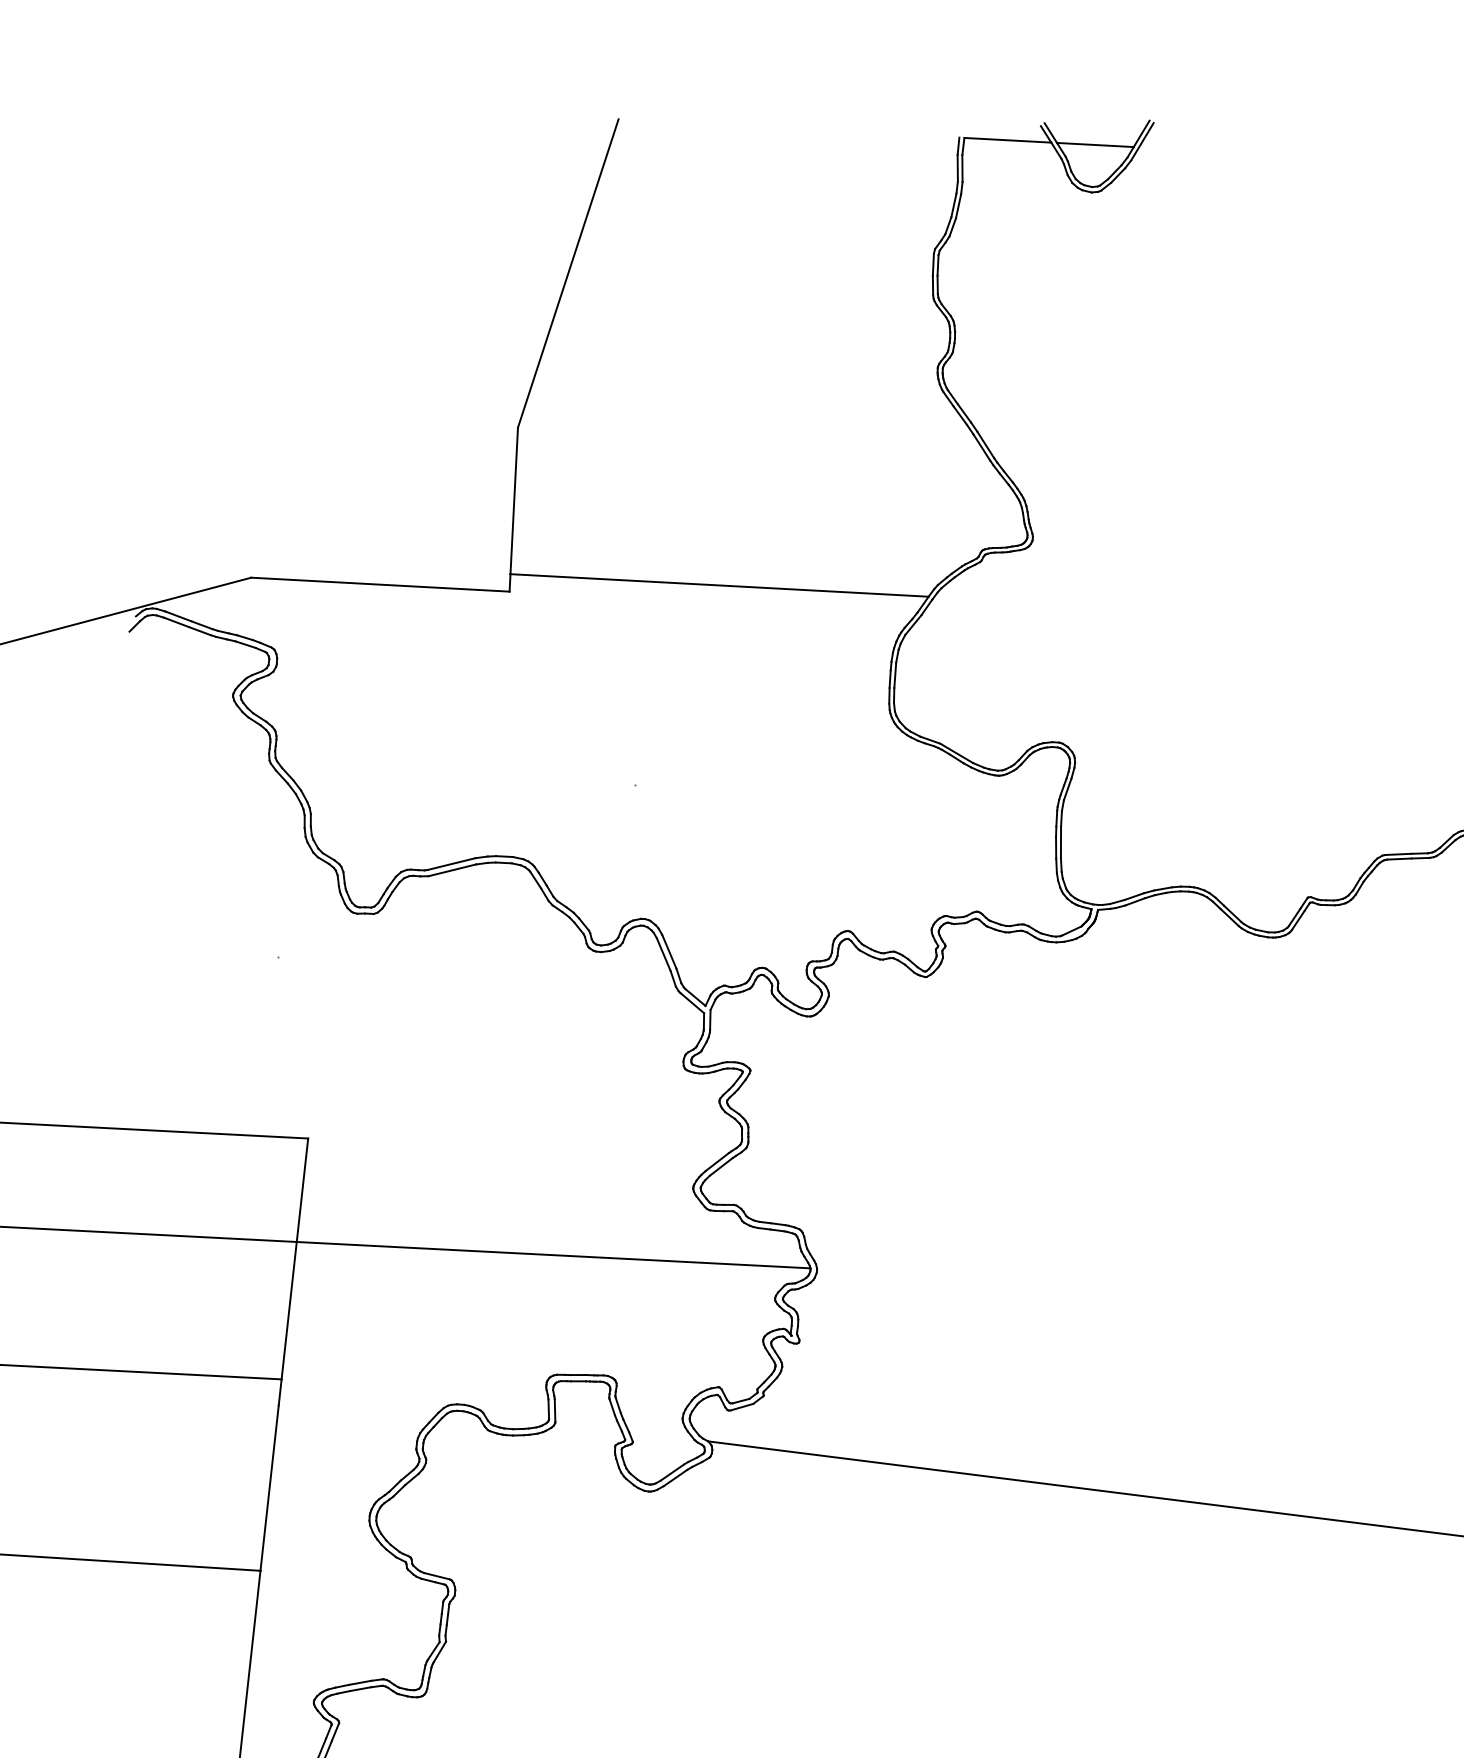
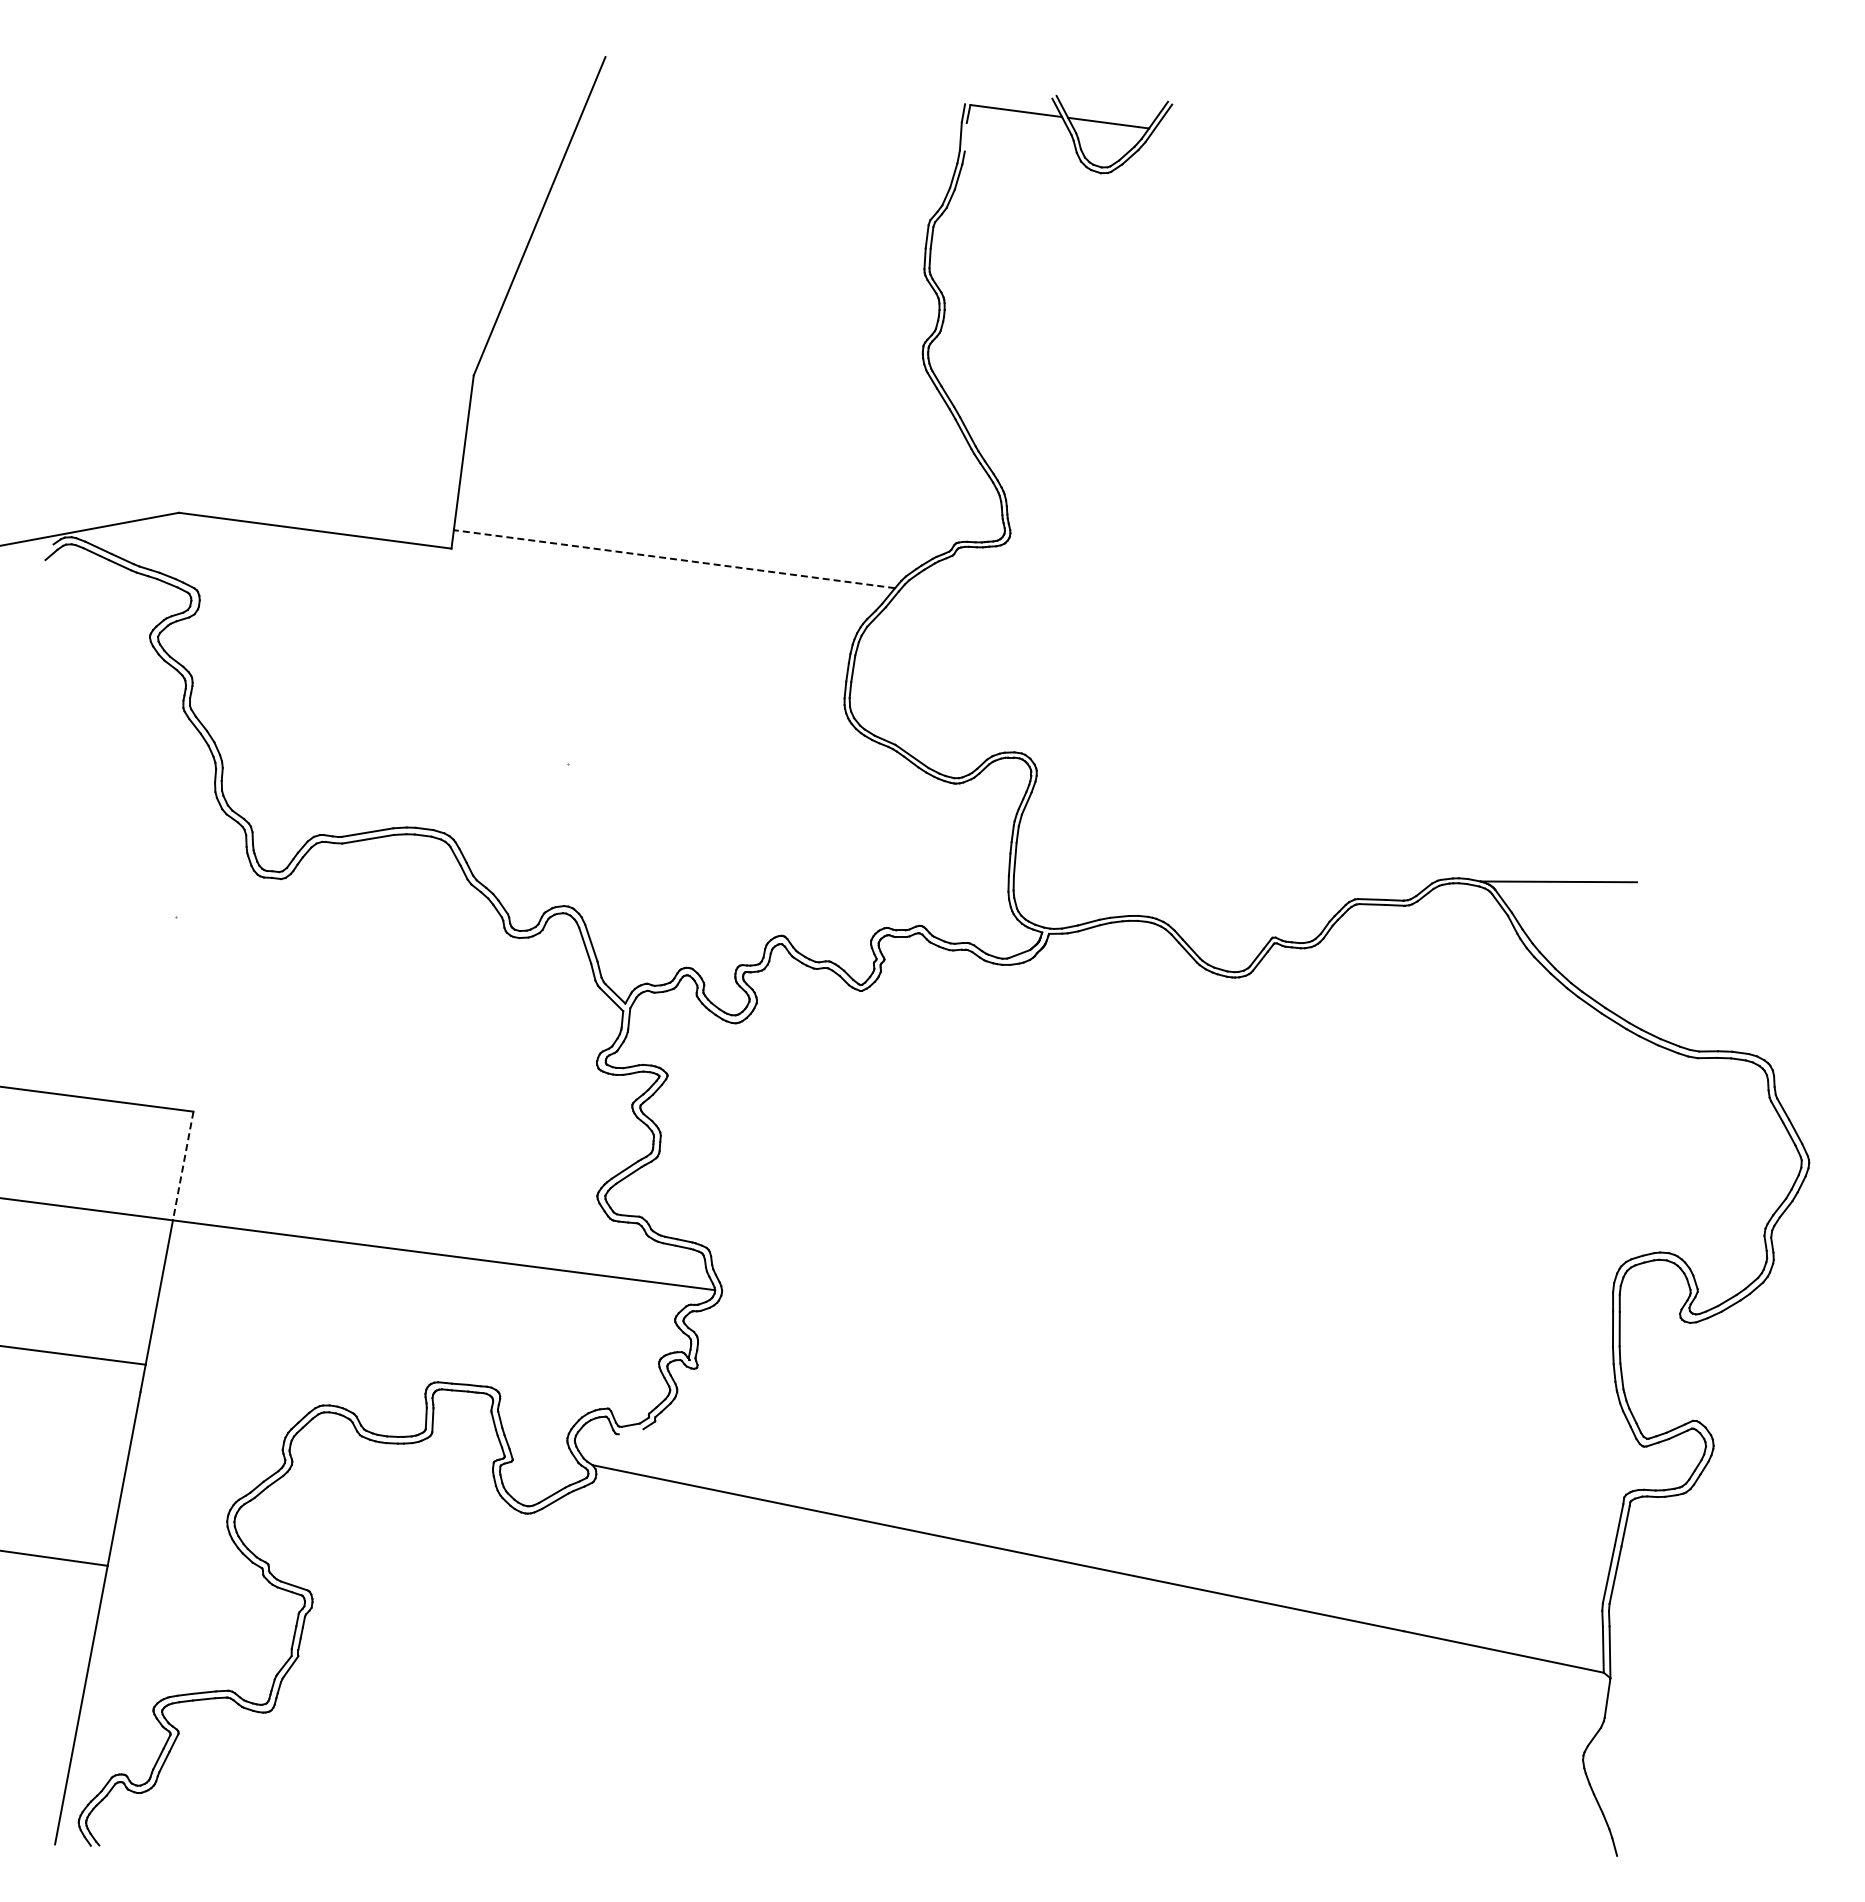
line: (962, 168) -> (965, 137), removed
line: (719, 585) -> (674, 559), solid -> dashed
line: (302, 1190) -> (183, 1166), solid -> dashed
line: (741, 1407) -> (630, 1431), removed

